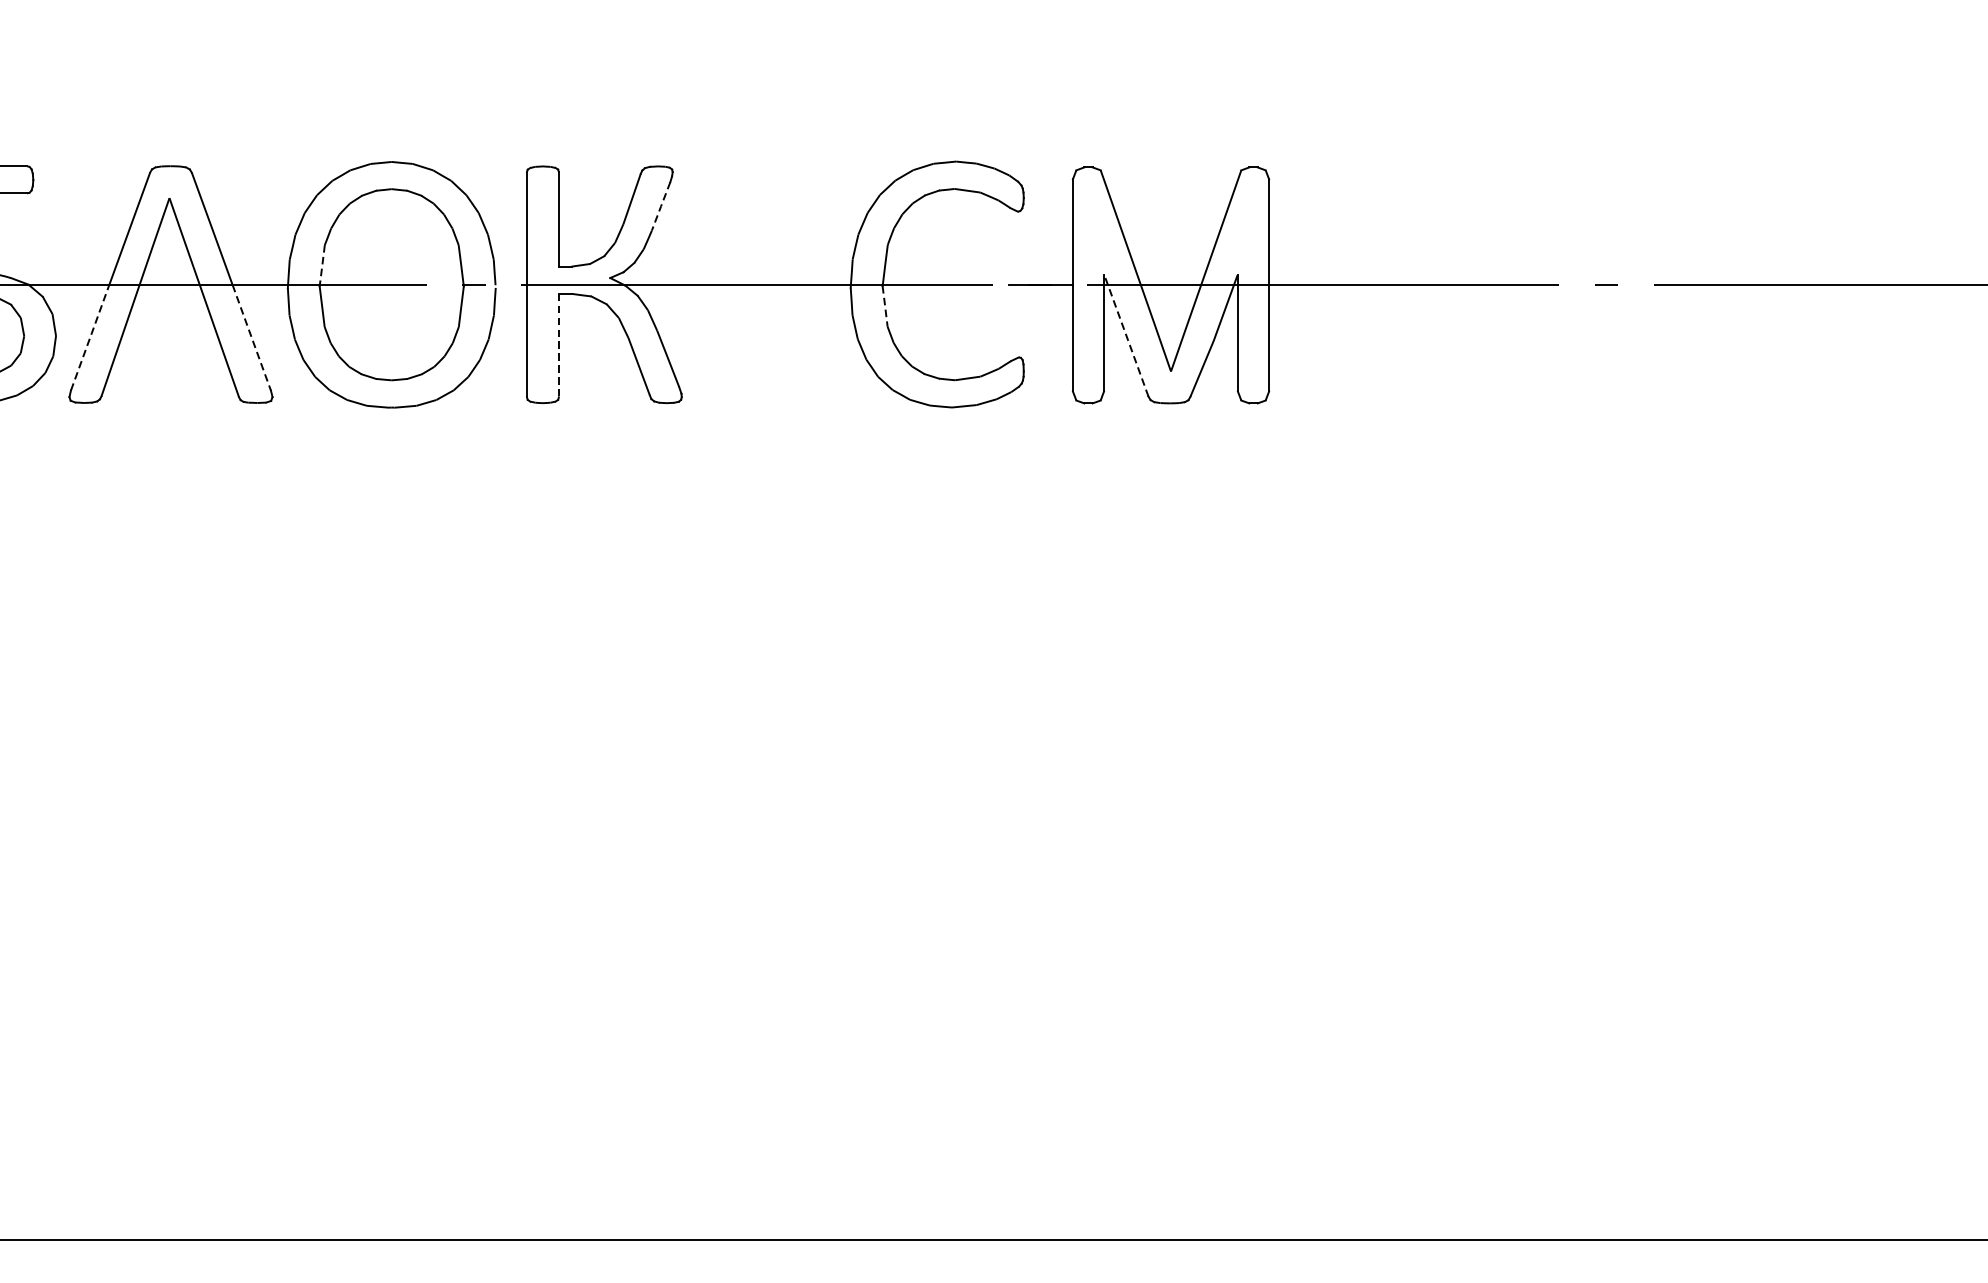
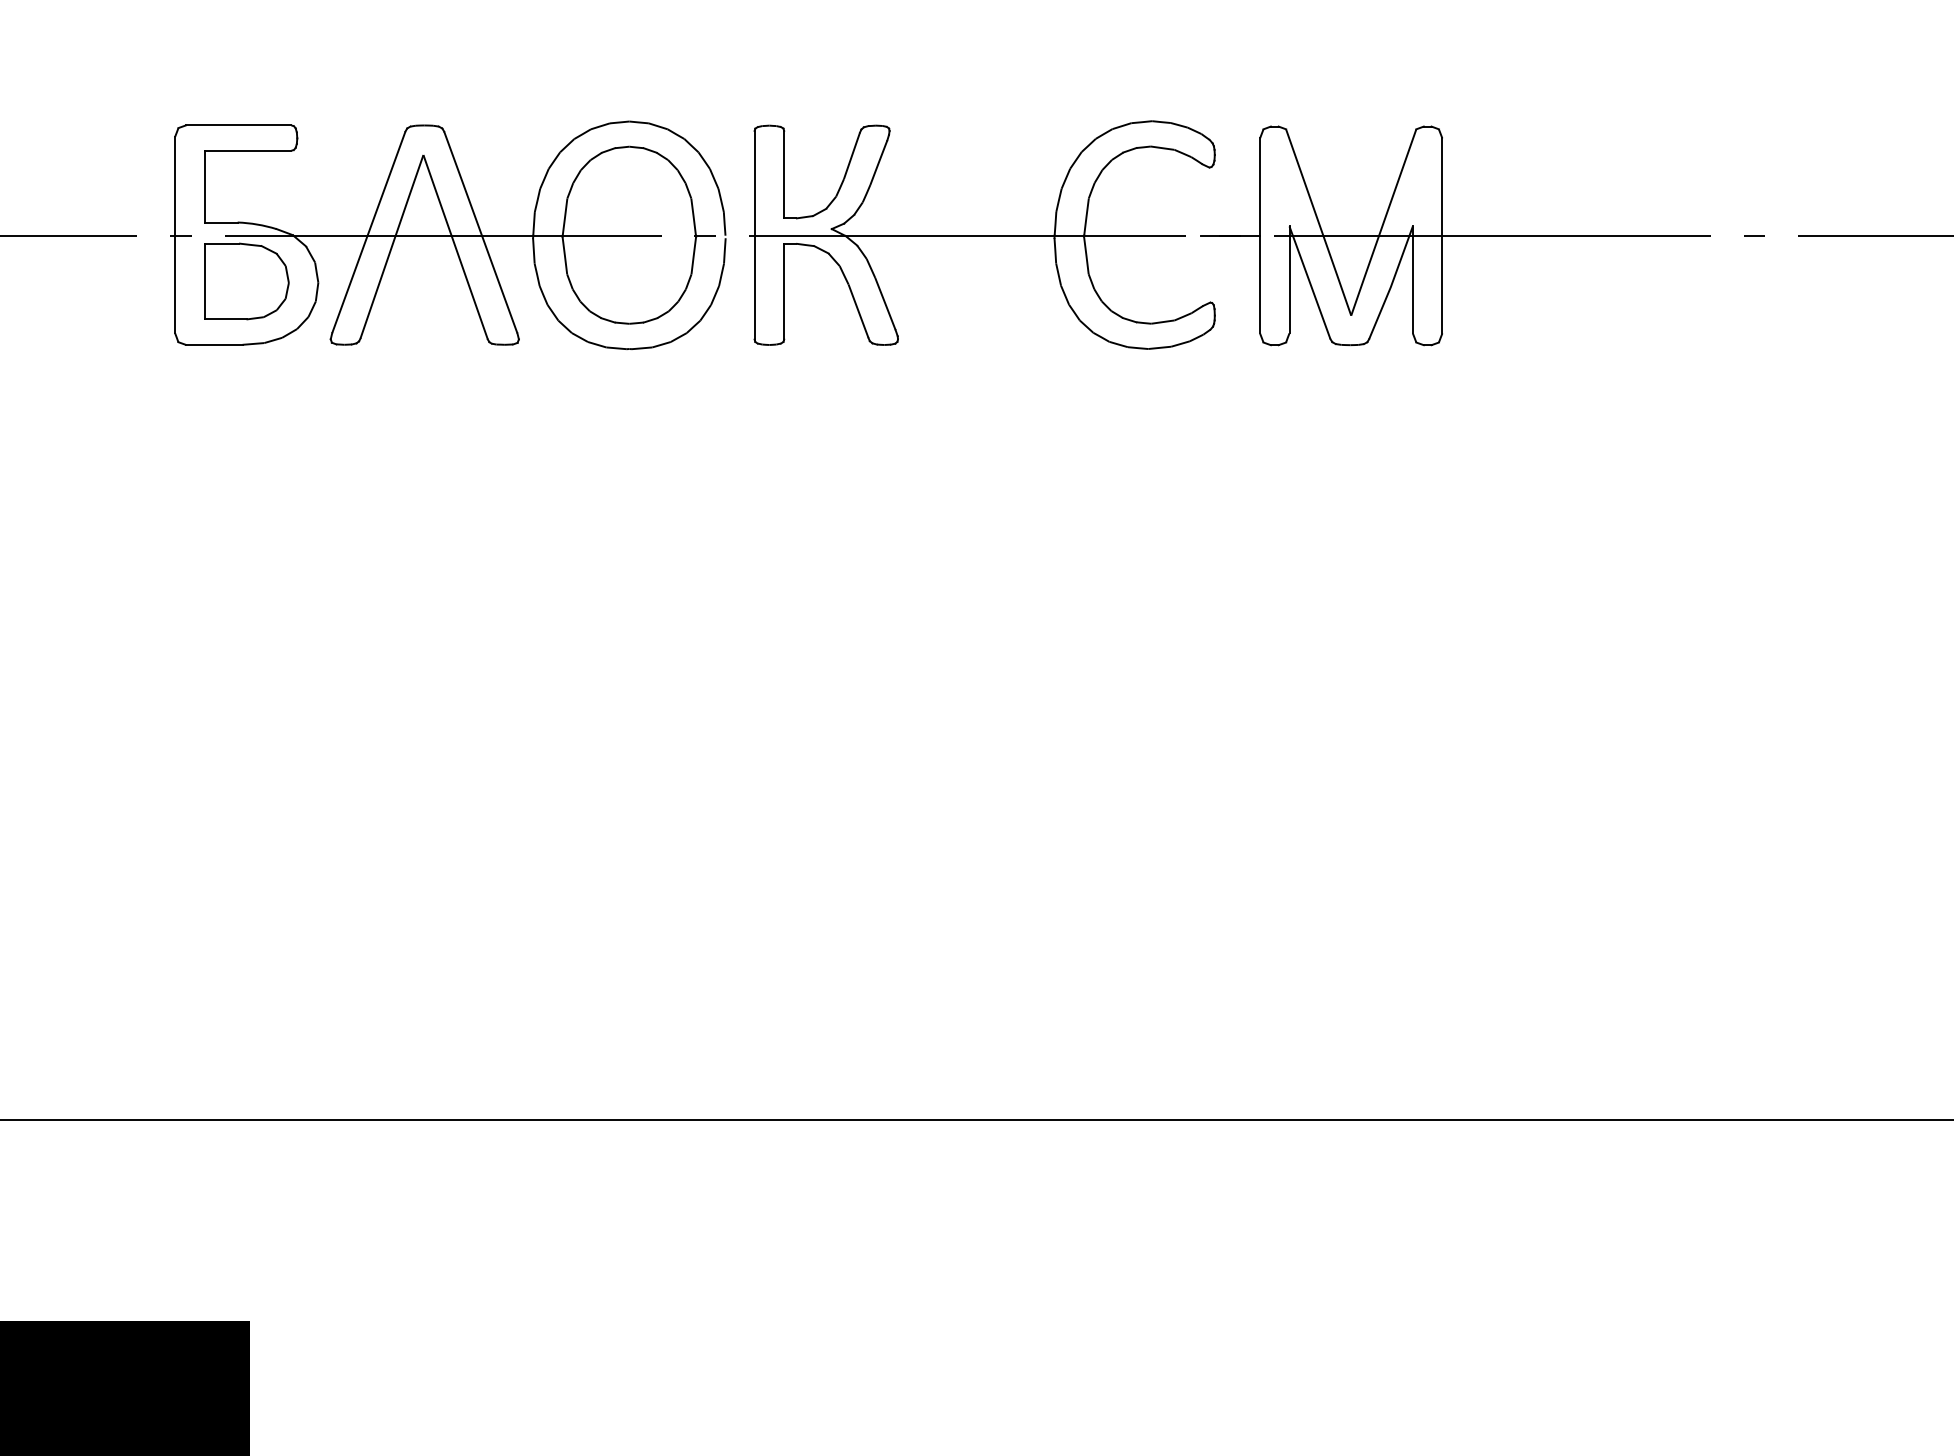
line: (660, 206) -> (878, 162), dashed -> solid
line: (322, 265) -> (565, 217), dashed -> solid
line: (885, 306) -> (1086, 255), dashed -> solid
line: (1127, 336) -> (1310, 283), dashed -> solid
line: (89, 337) -> (349, 284), dashed -> solid
line: (251, 337) -> (499, 284), dashed -> solid
line: (559, 345) -> (784, 291), dashed -> solid

